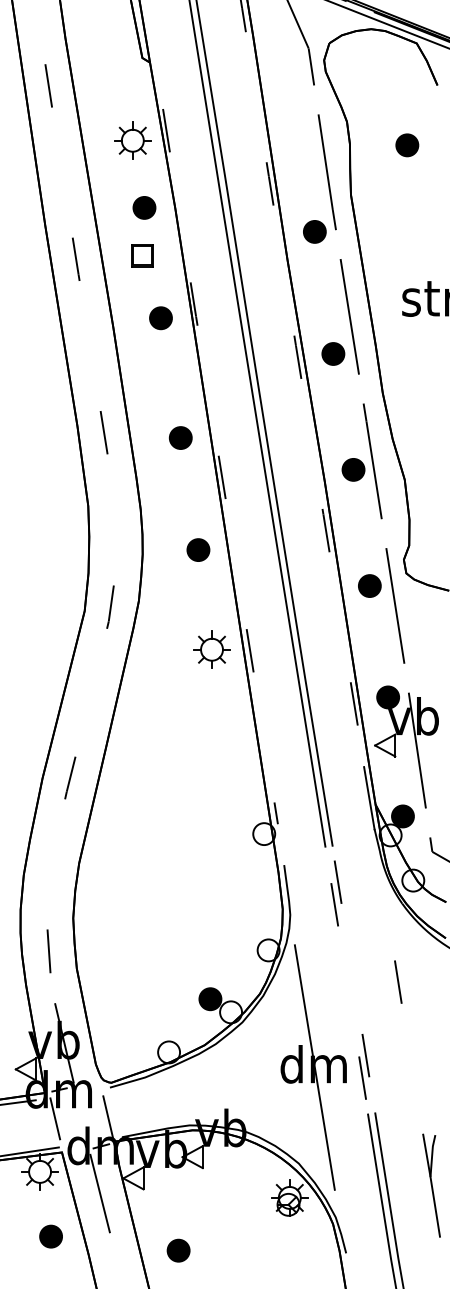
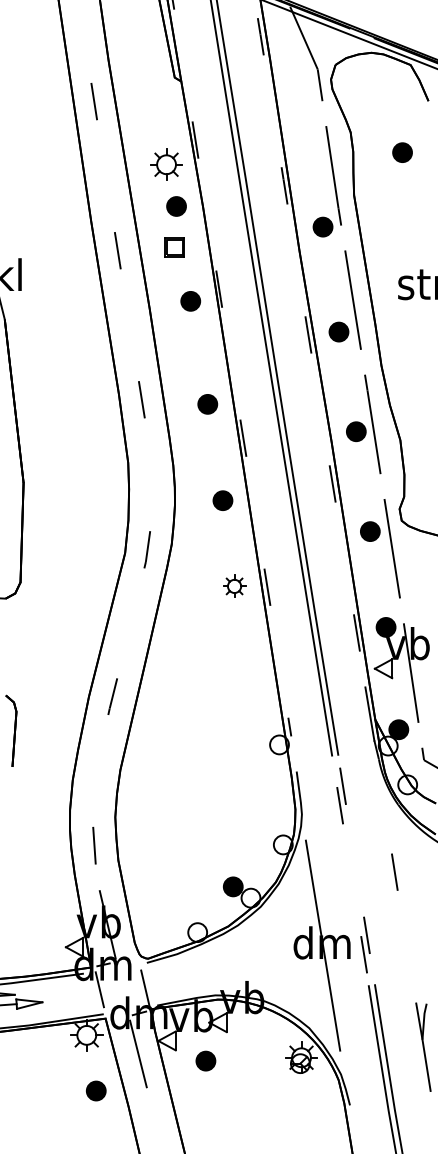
part: (132, 140) -> (166, 164), moved
part: (211, 649) -> (234, 586), size x0.7
part: (178, 1249) -> (205, 1060), moved

